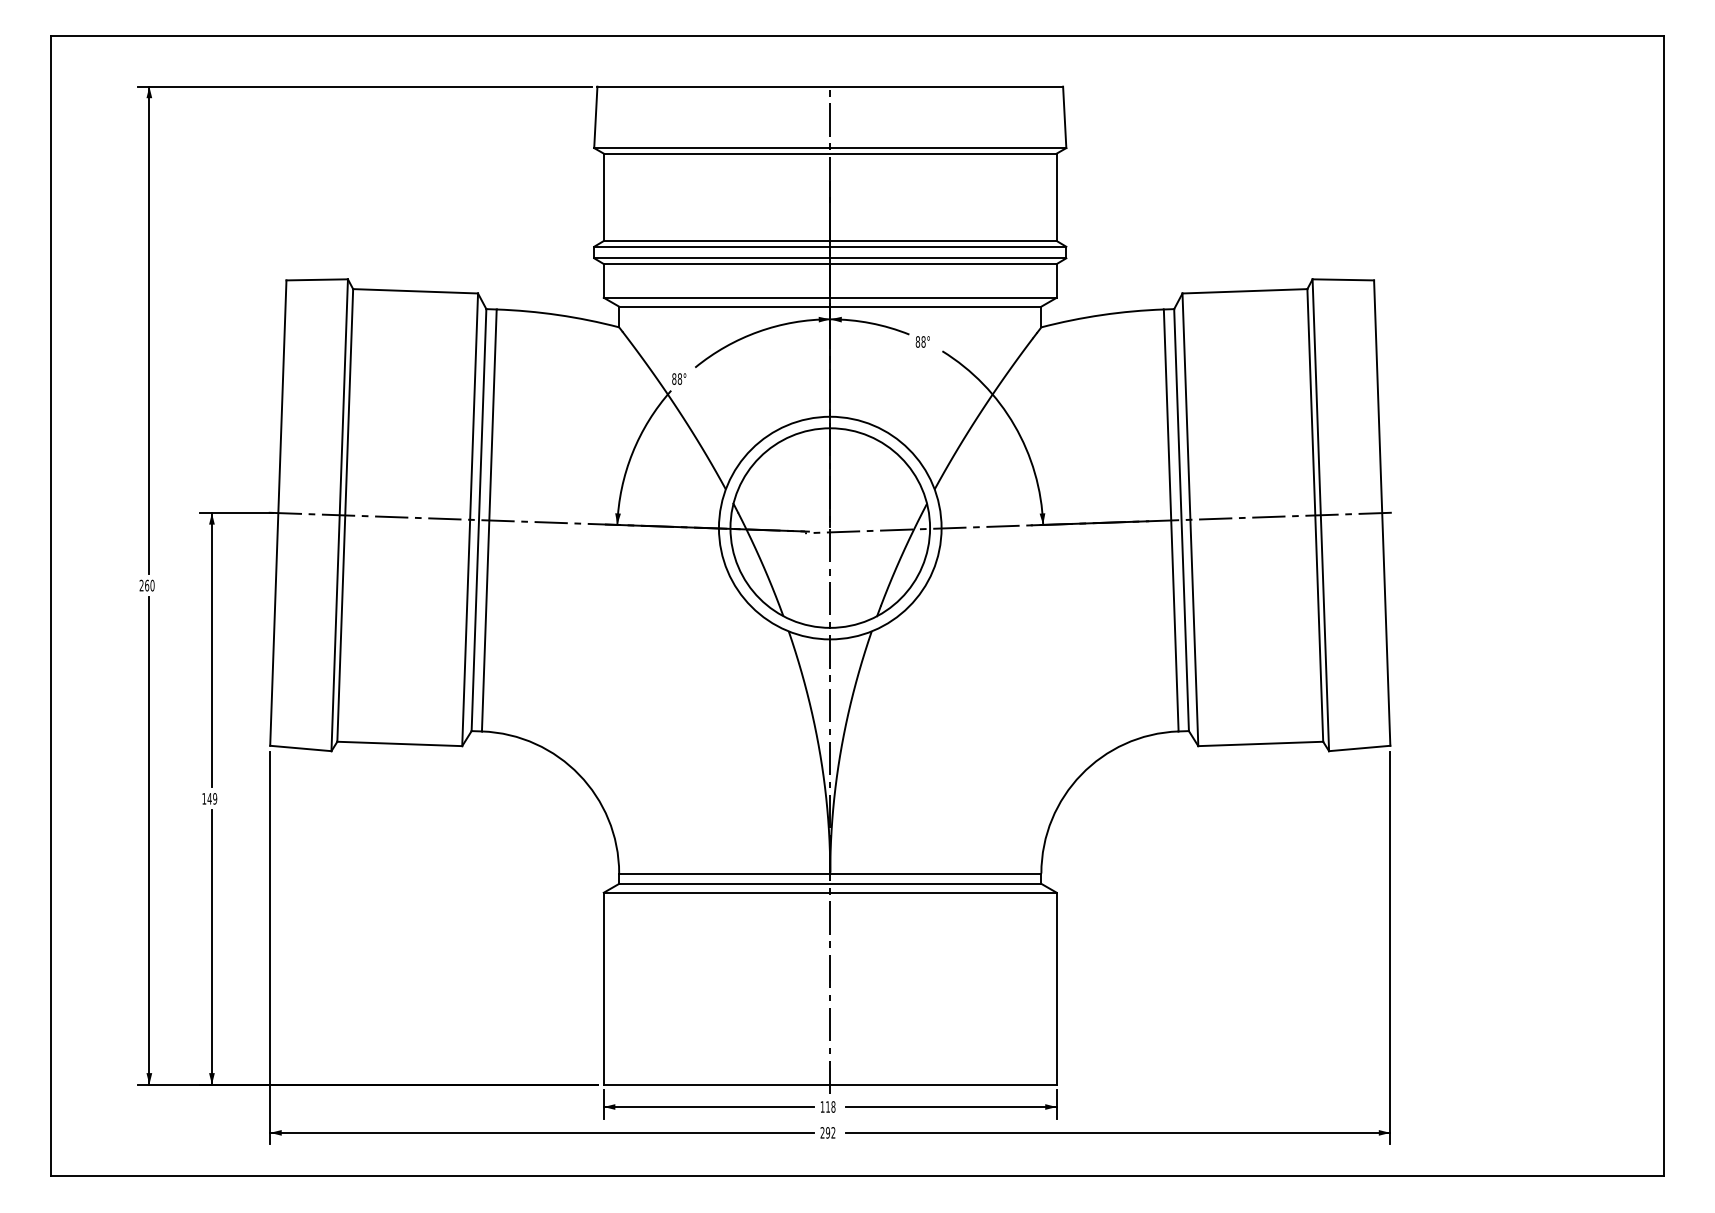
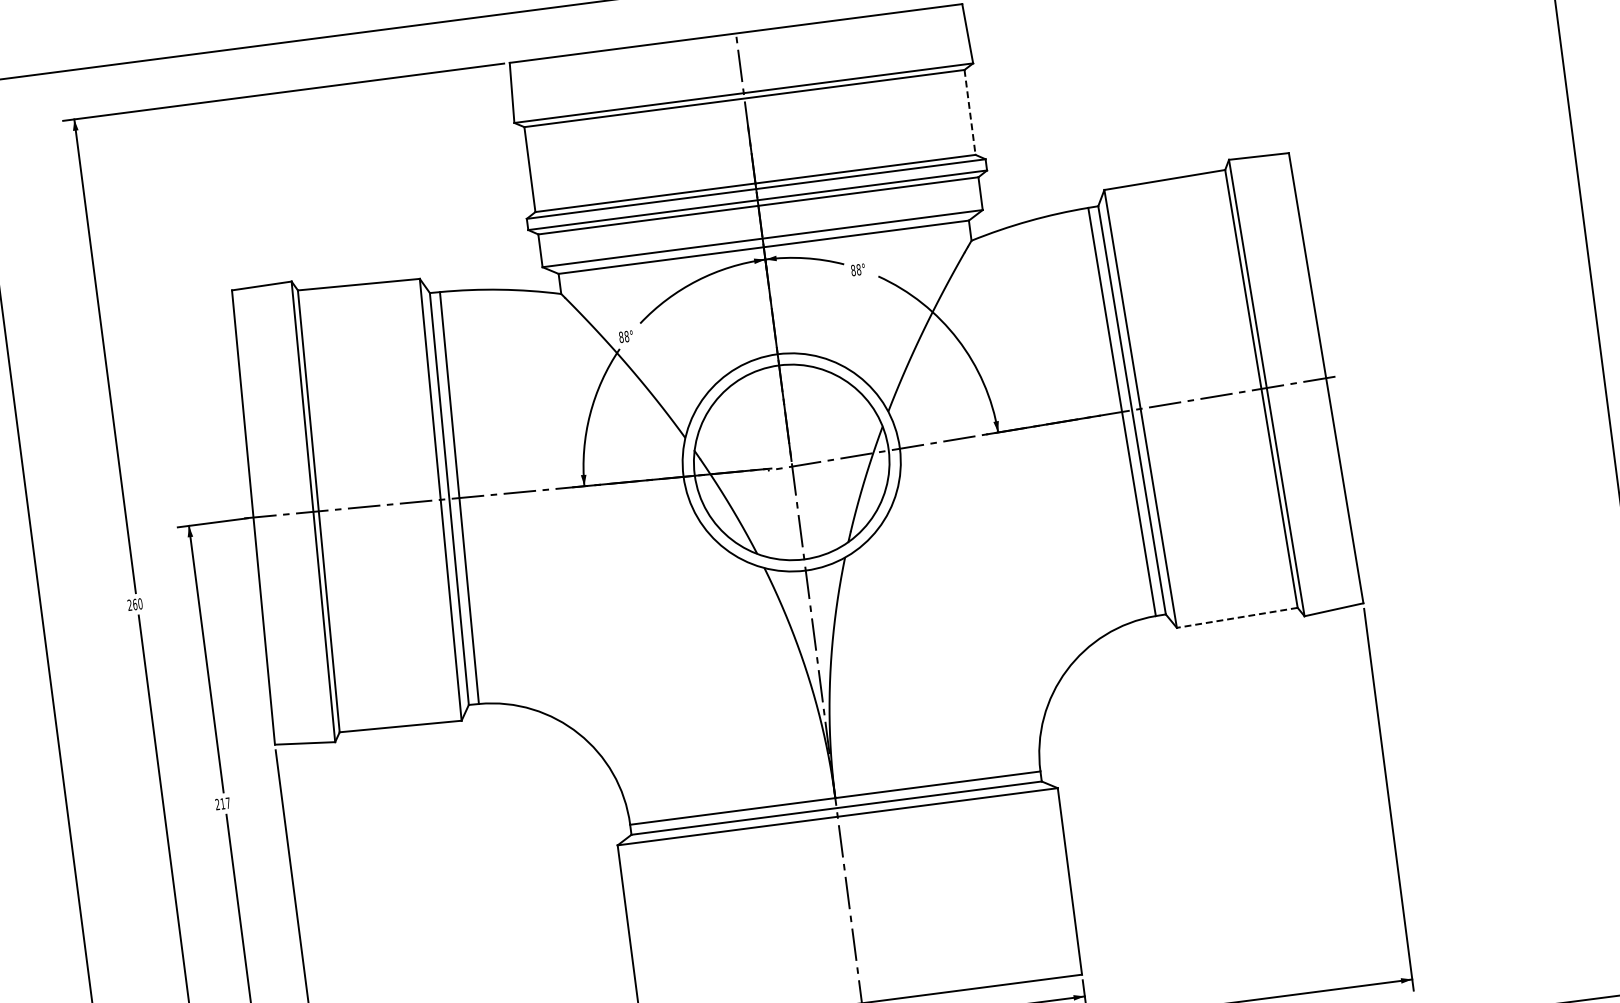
line: (1056, 197) -> (969, 112), solid -> dashed
line: (1260, 743) -> (1236, 617), solid -> dashed
text: (209, 798) -> (222, 803), 149 -> 217

